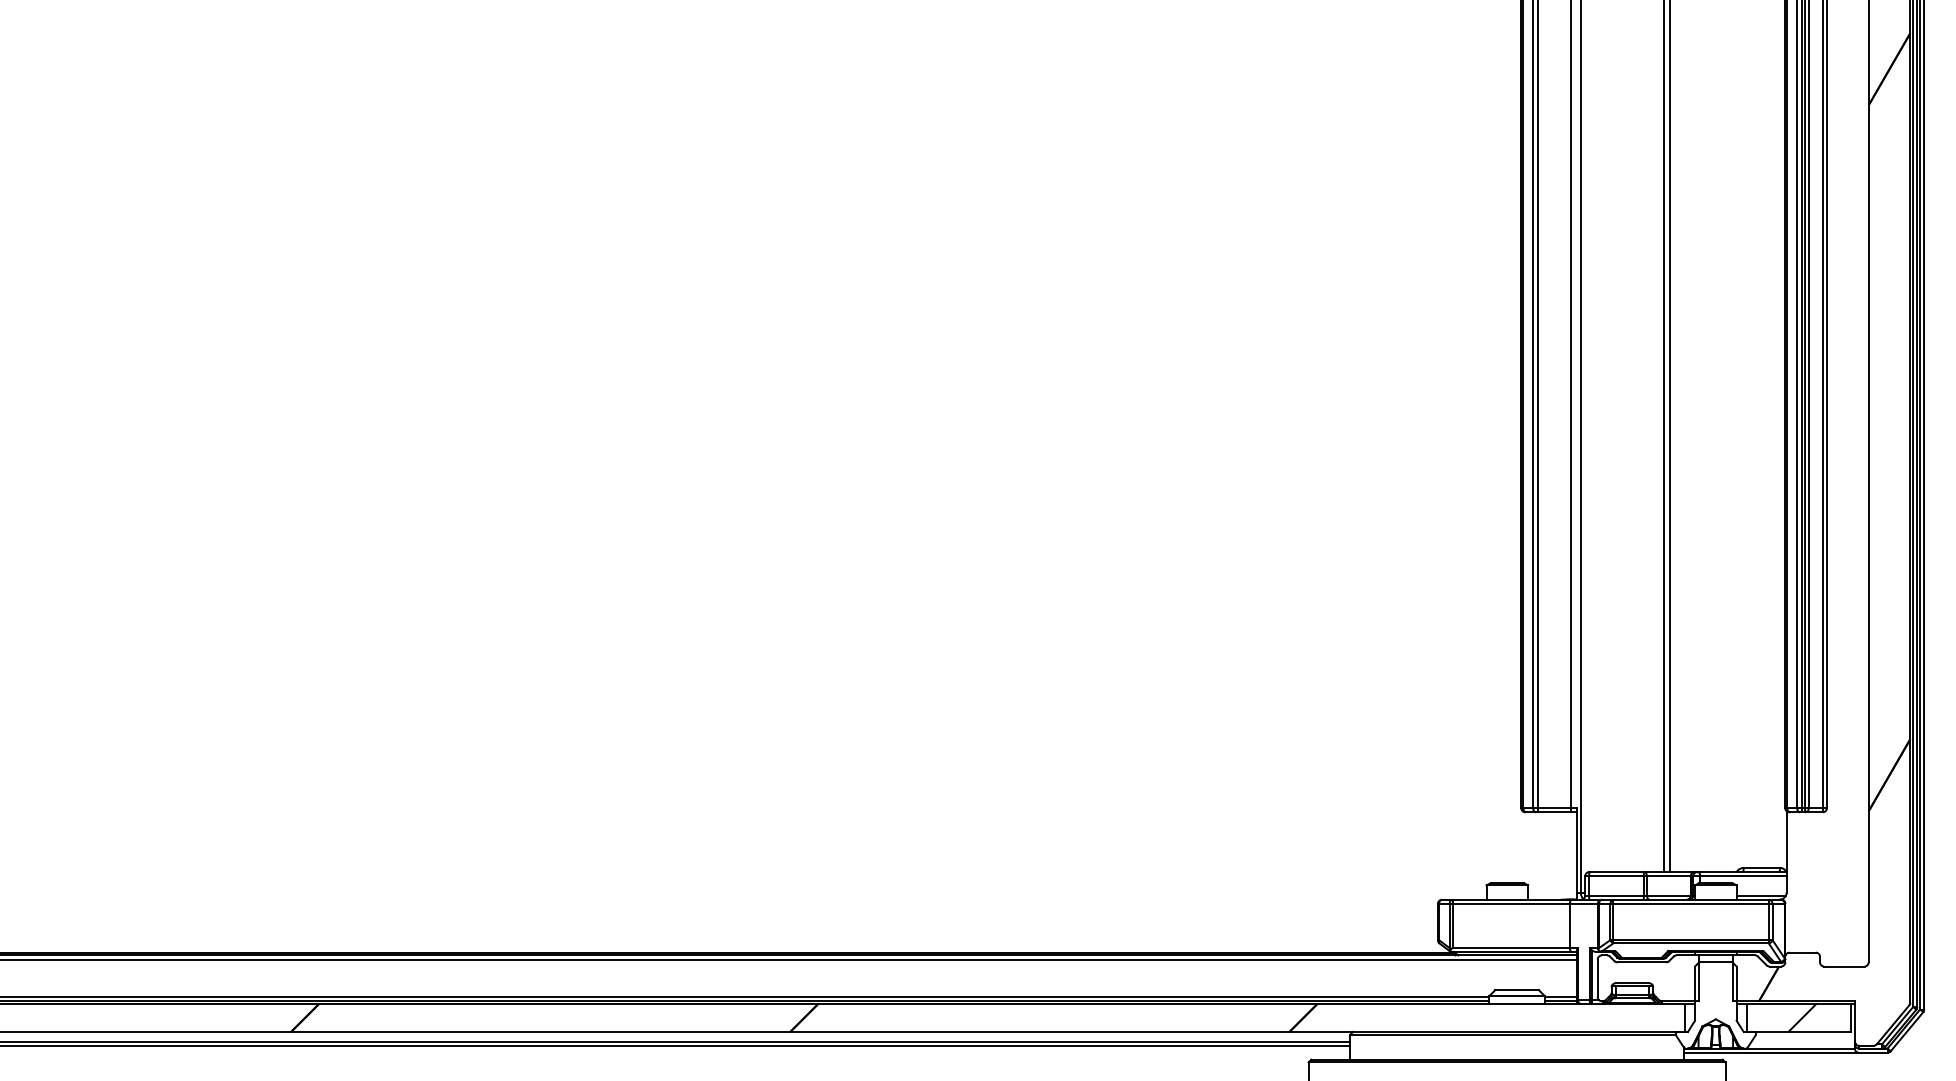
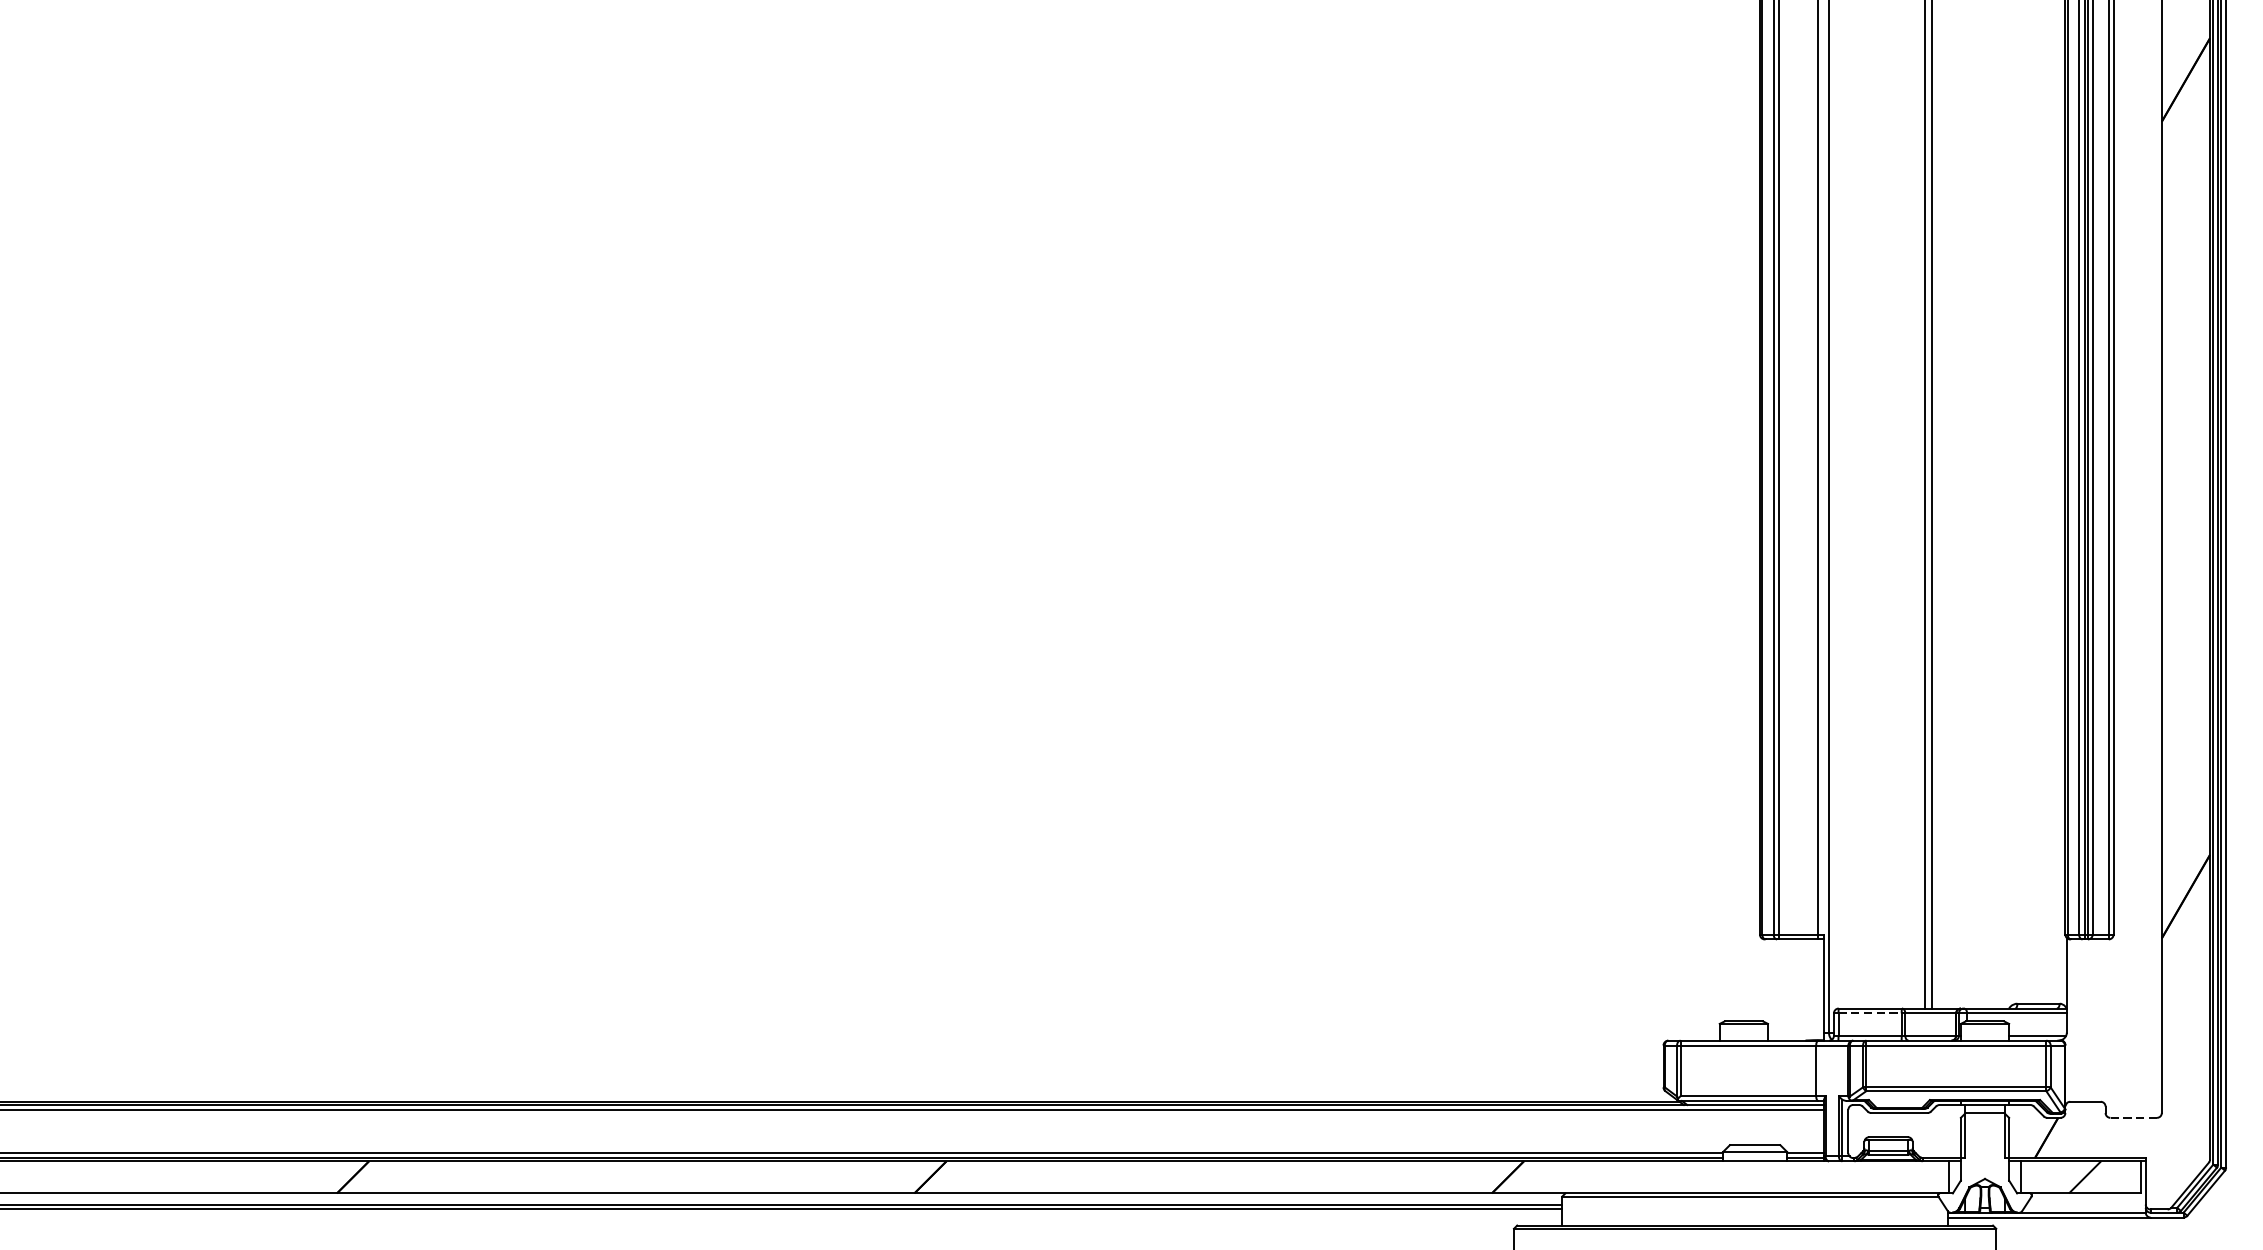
line: (1617, 876) -> (1871, 1013), solid -> dashed
line: (1843, 966) -> (2132, 1117), solid -> dashed

